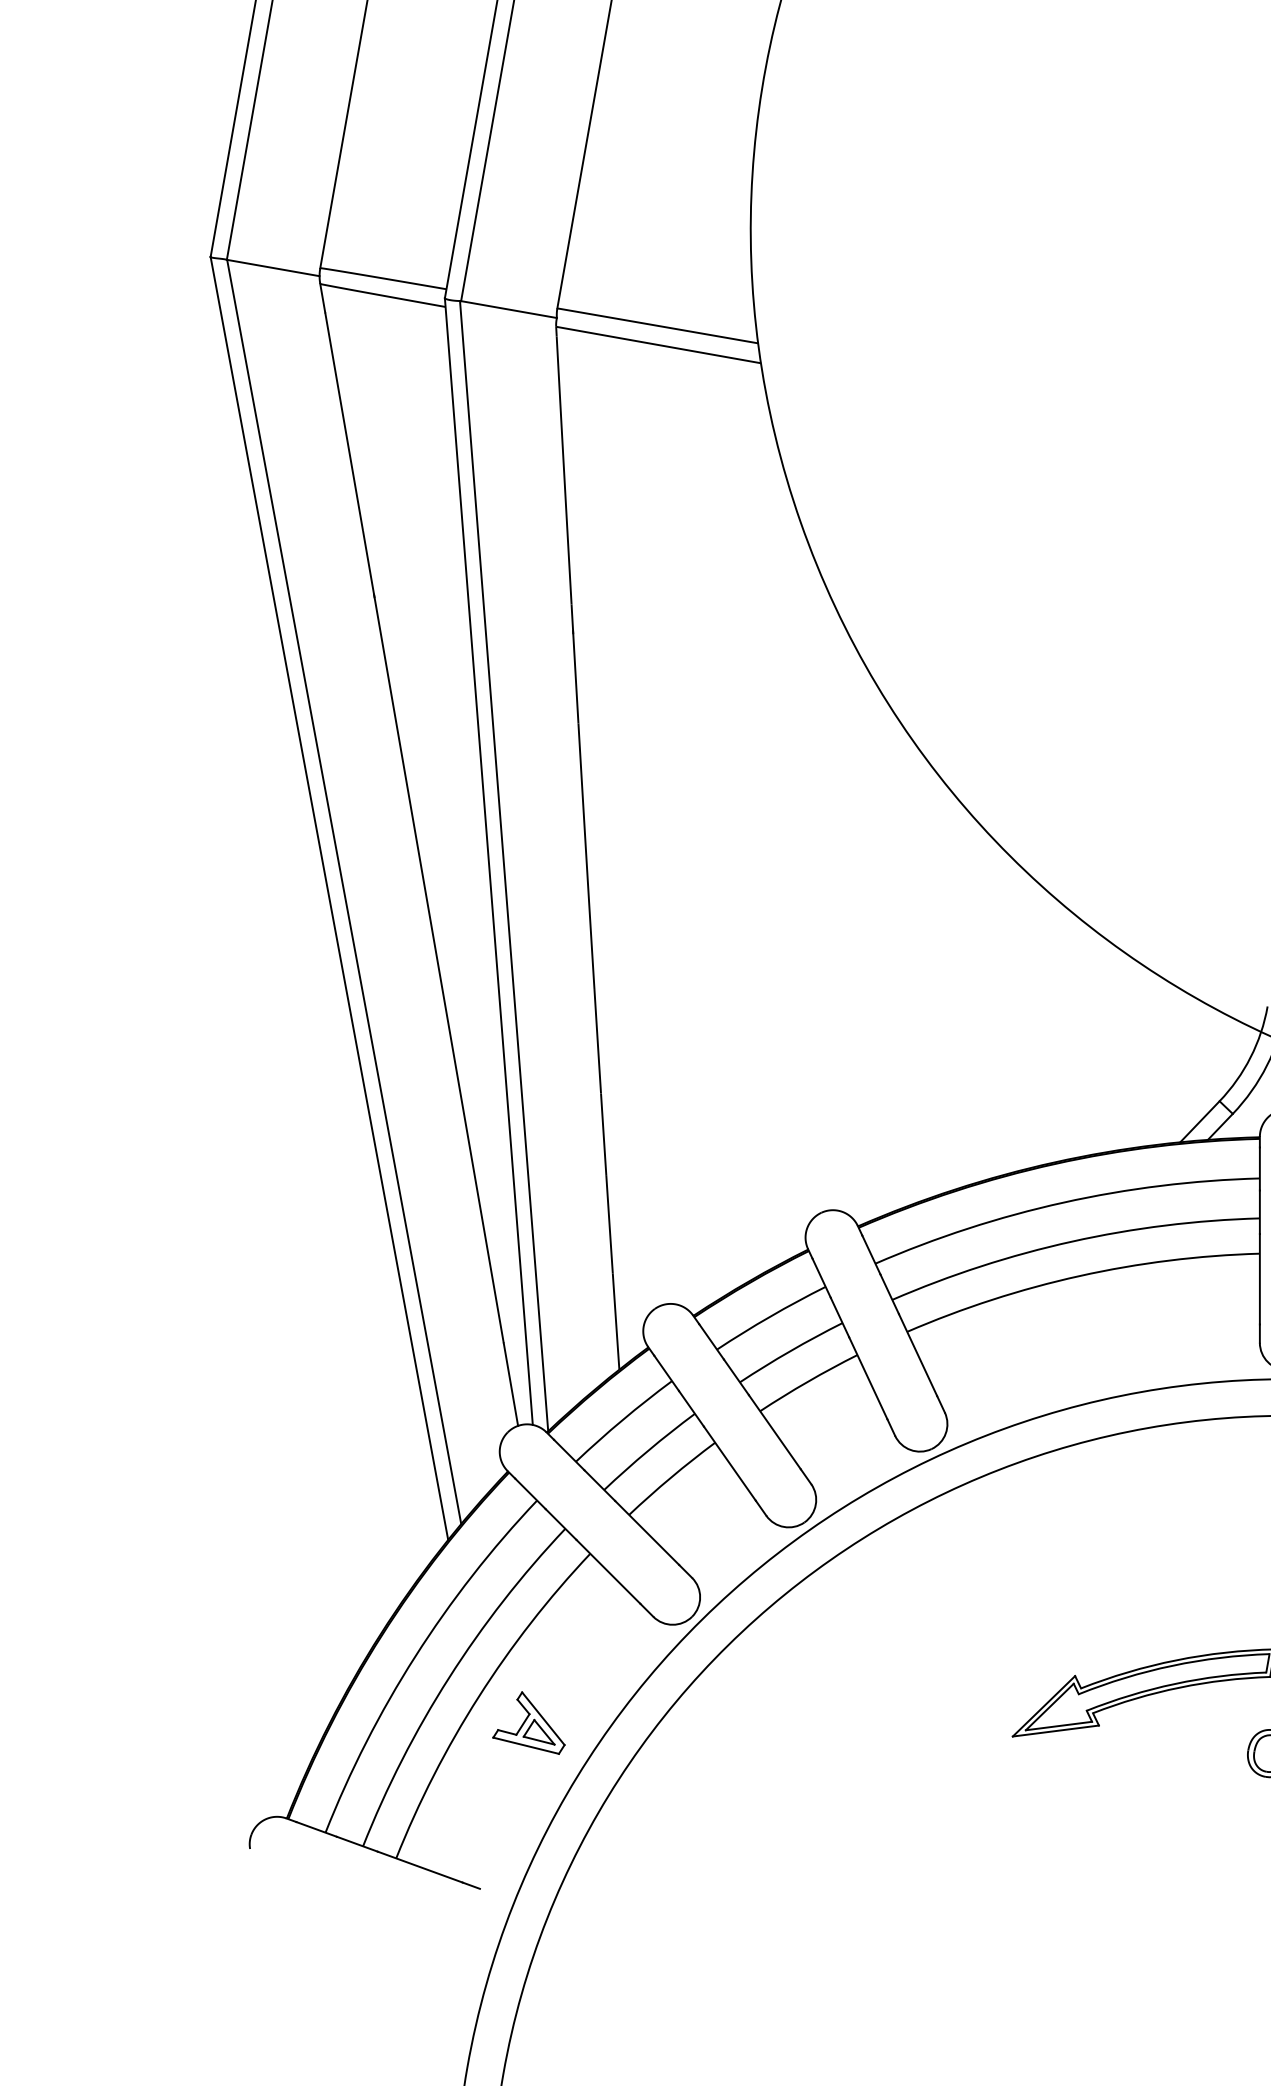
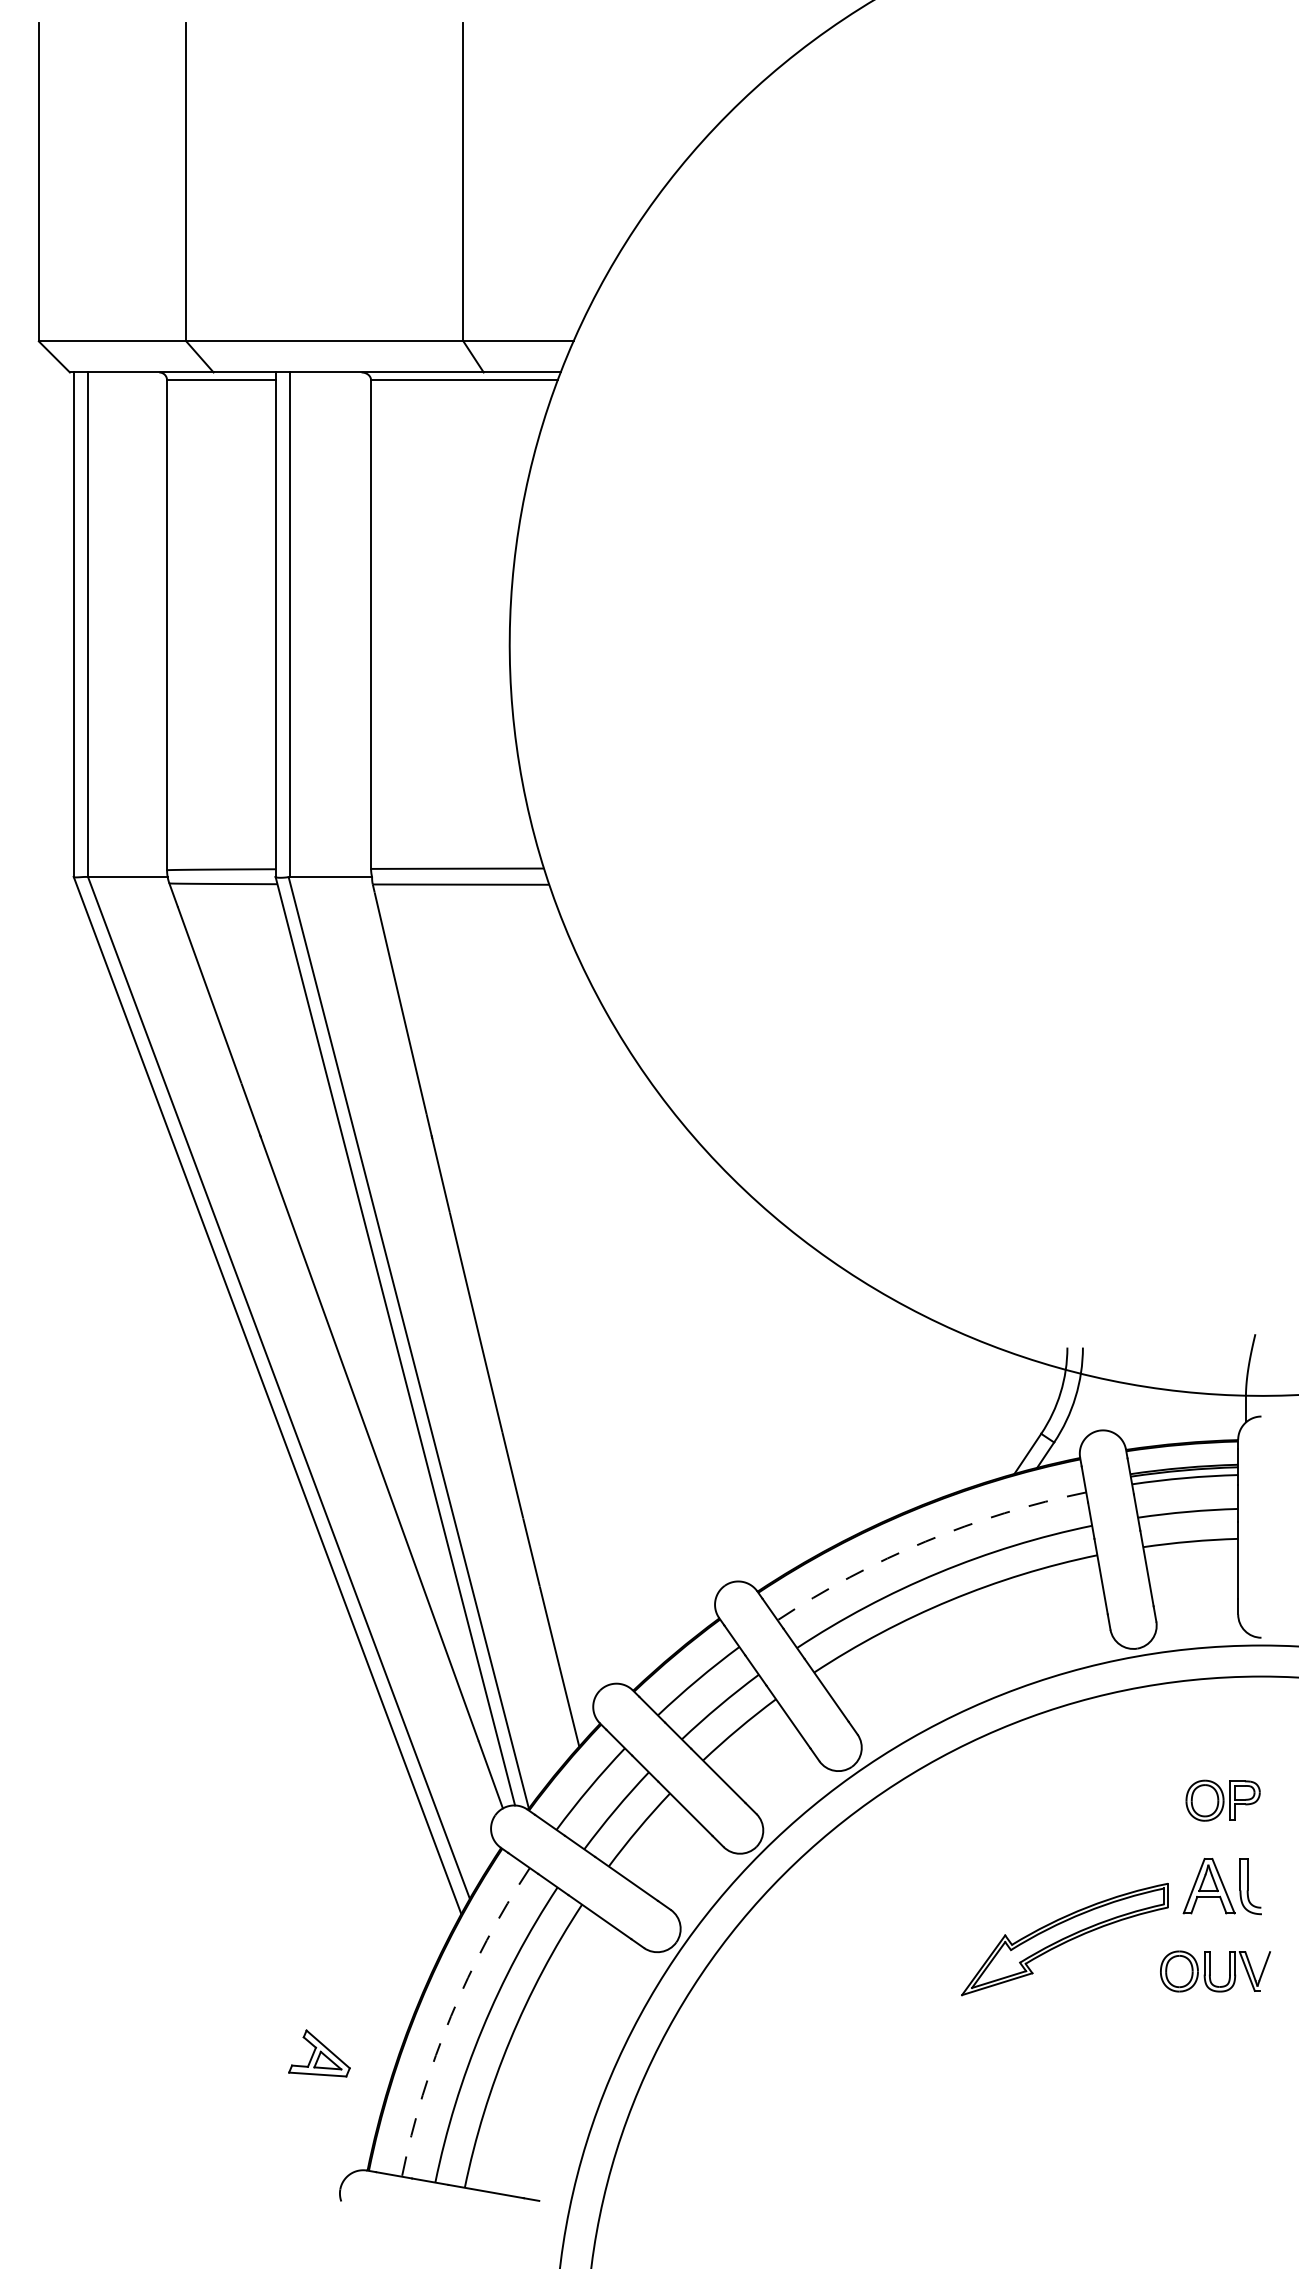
arc: (1063, 1202) -> (925, 1541), solid -> dashed
arc: (415, 1656) -> (451, 2016), solid -> dashed
part: (532, 1721) -> (319, 2053), moved

